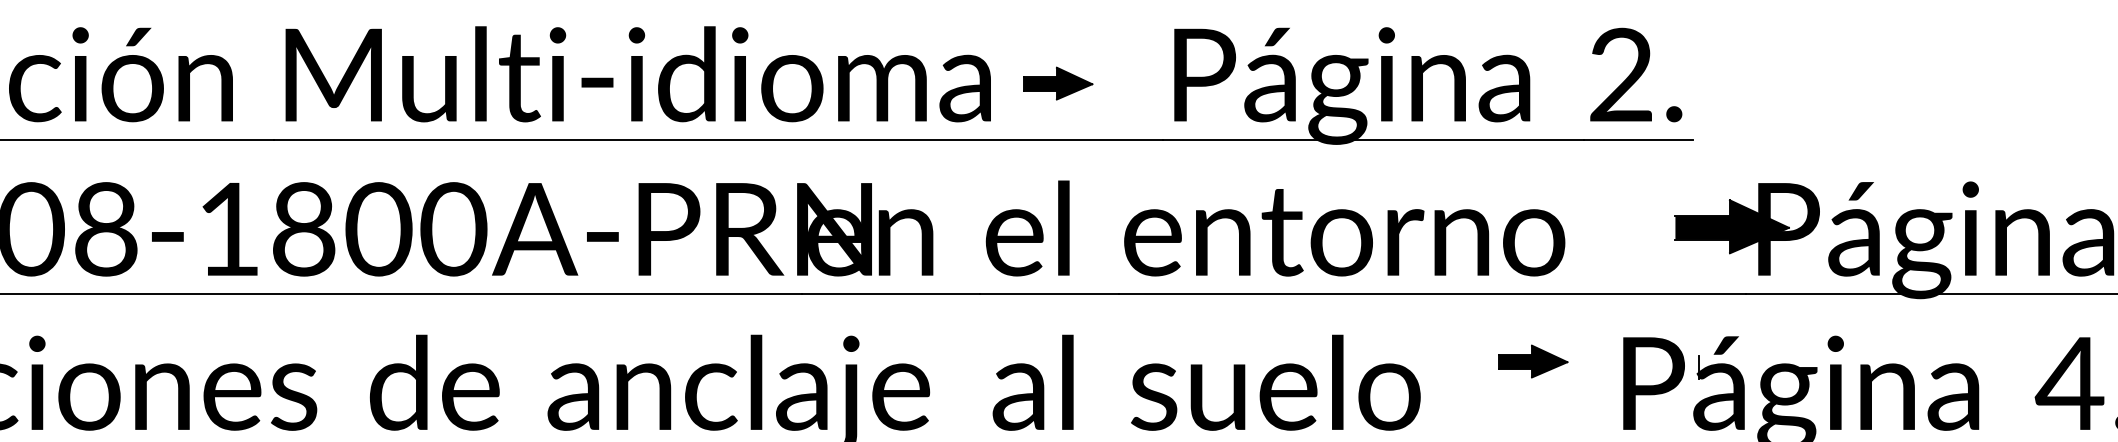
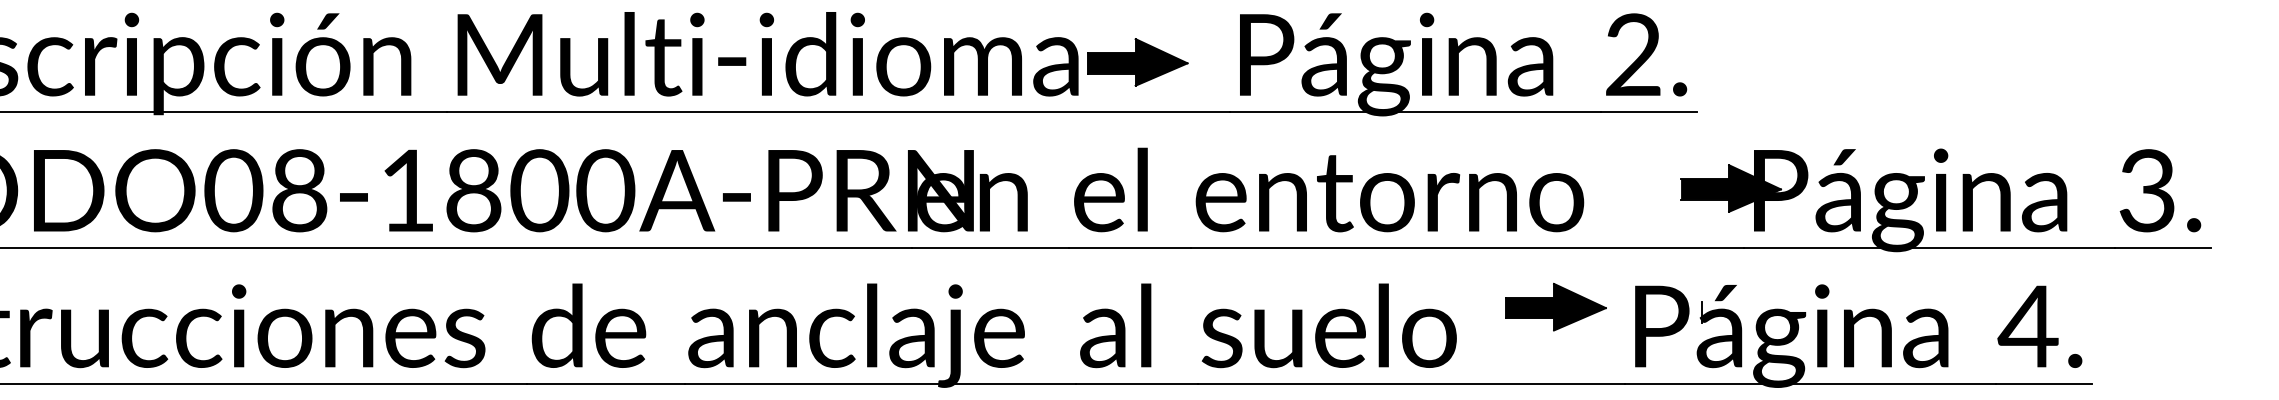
part: (1057, 83) -> (1137, 62), size x1.67
part: (1532, 360) -> (1555, 306), size x1.67

